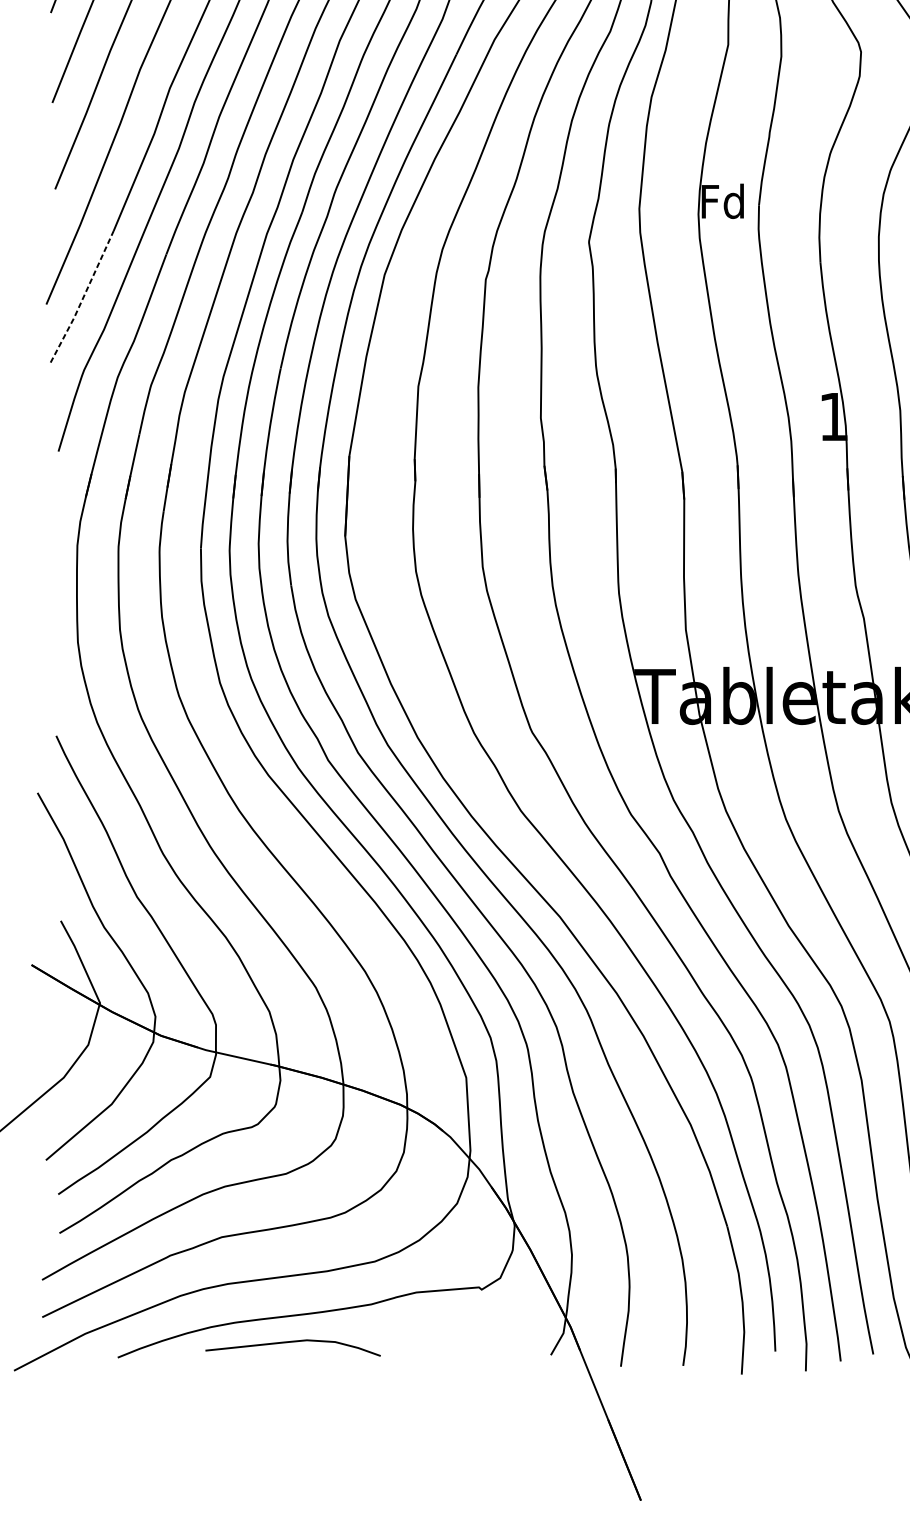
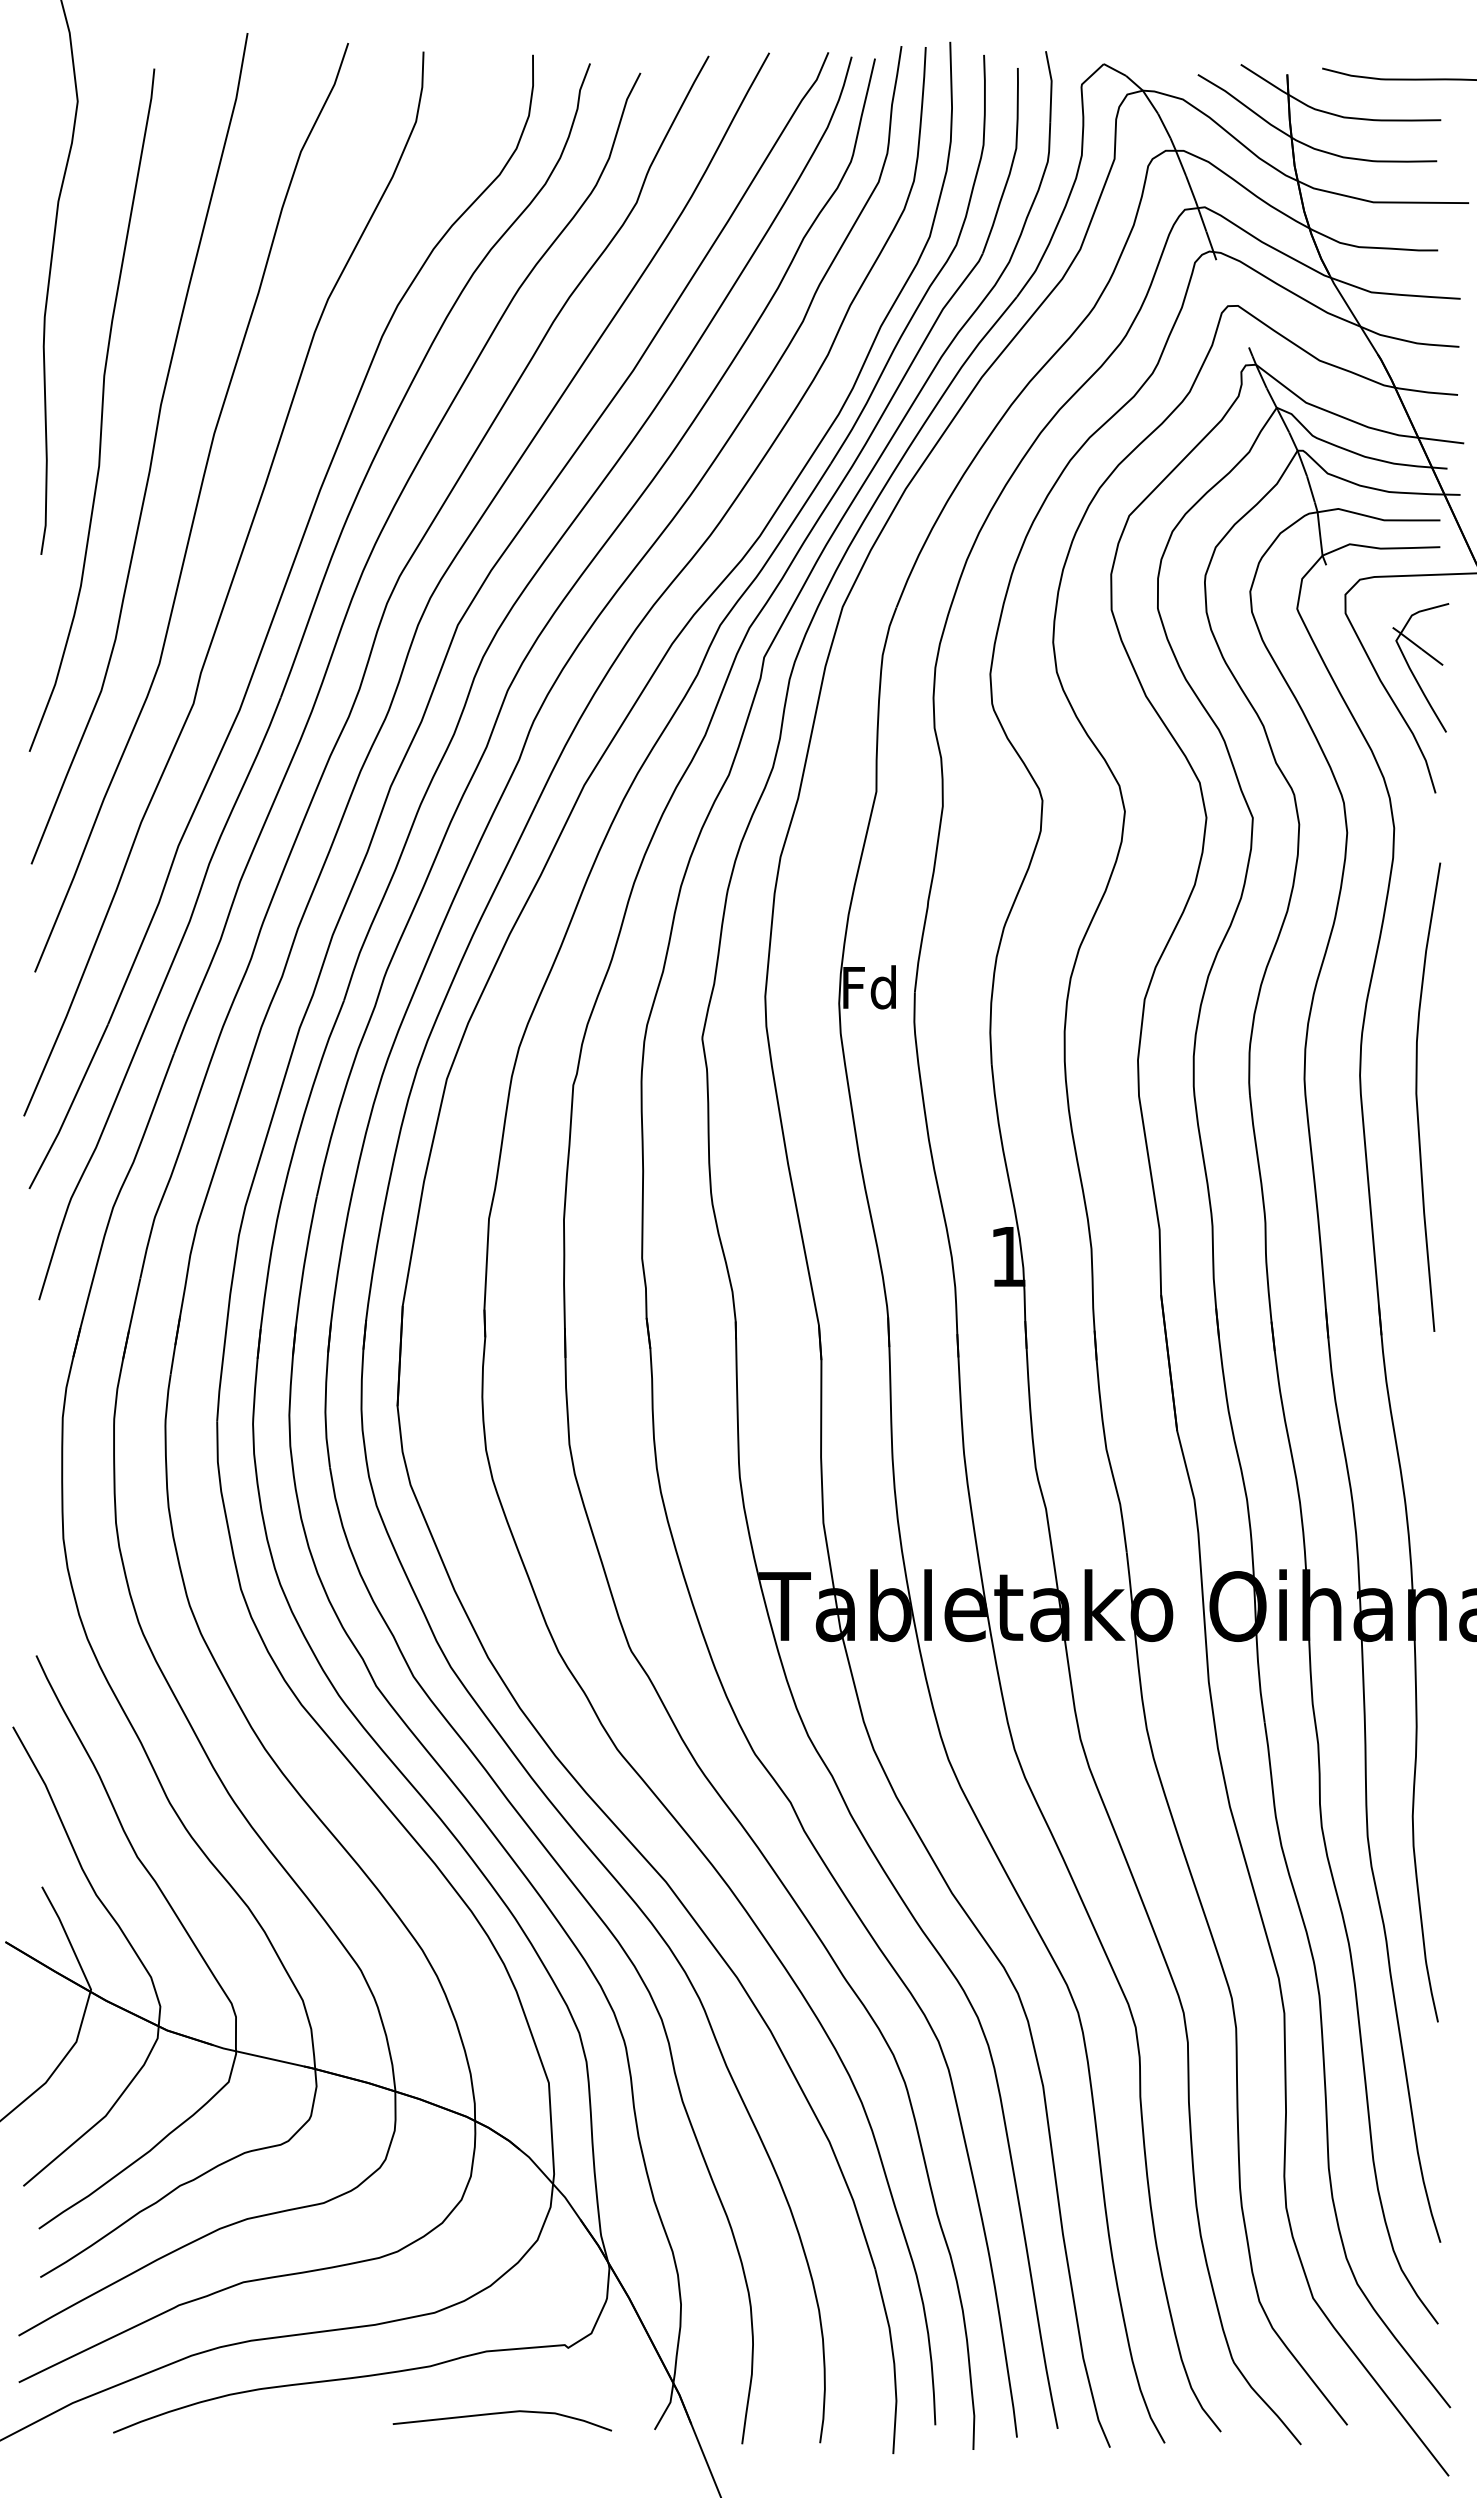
line: (83, 297) -> (70, 1107), dashed -> solid
curve: (293, 1342) -> (502, 2413), moved

